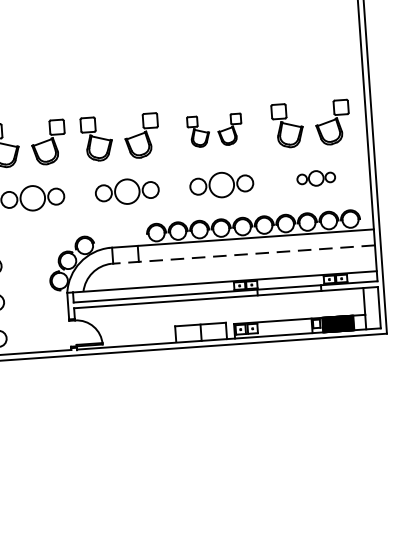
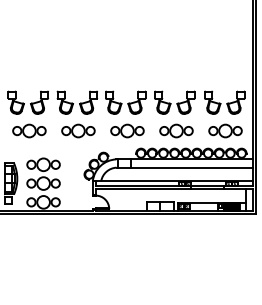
part: (214, 130) -> (174, 102), size x1.43
part: (316, 177) -> (225, 130), size x1.67
line: (242, 254) -> (184, 167), dashed -> solid

